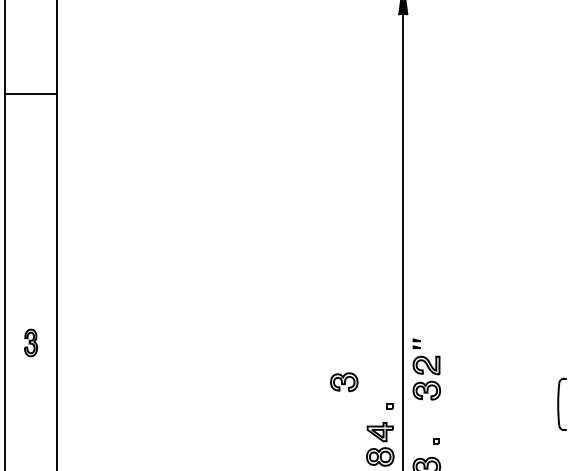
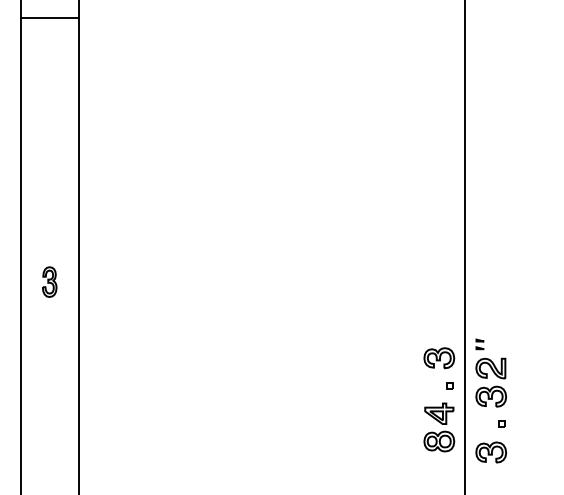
line: (31, 93) -> (50, 17), moved
part: (30, 342) -> (49, 281), moved
part: (426, 369) -> (490, 373), moved
part: (344, 382) -> (439, 358), moved

